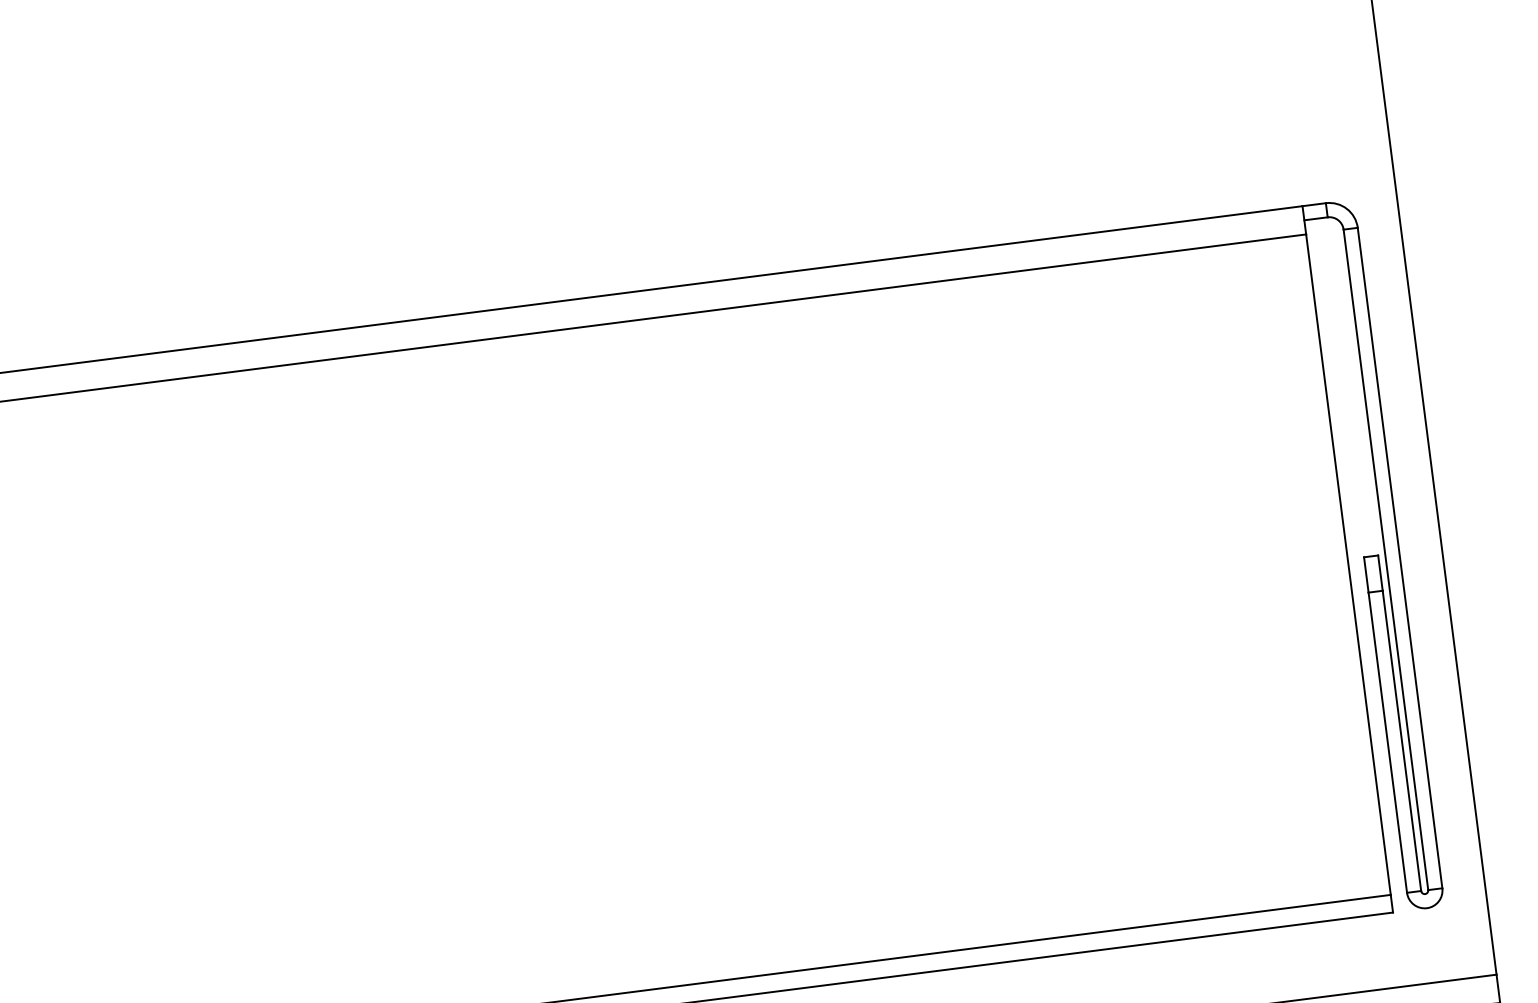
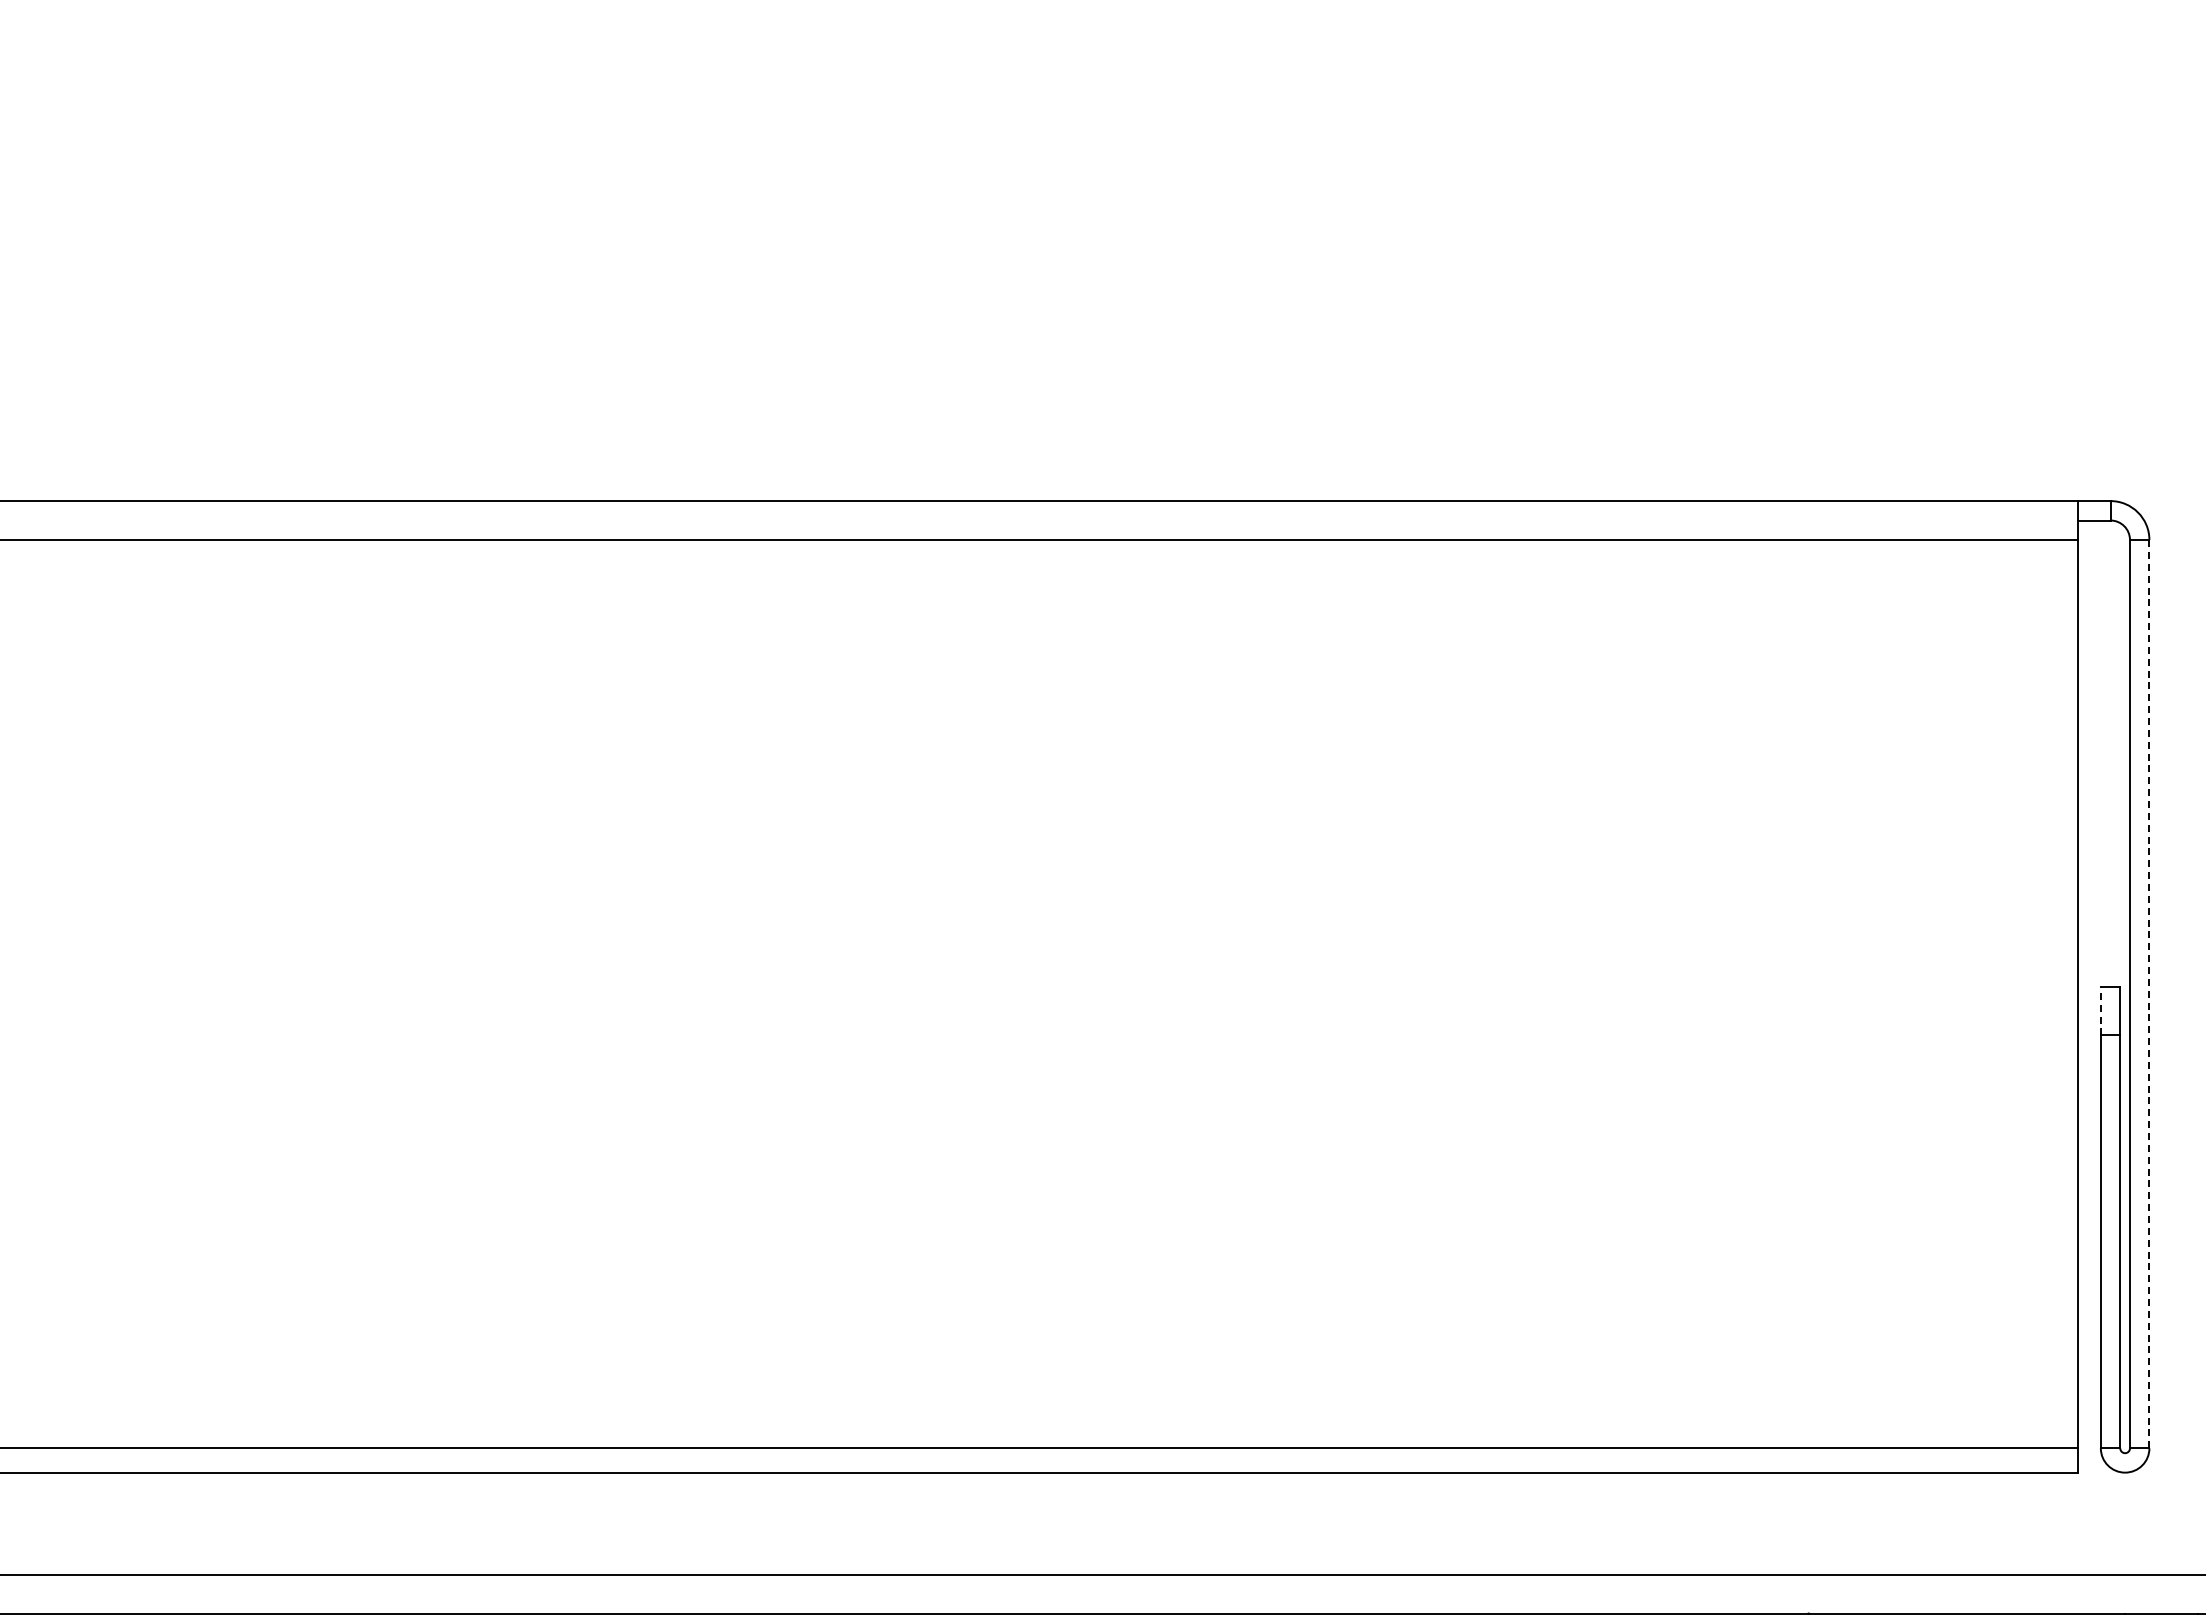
line: (1400, 557) -> (2149, 993), solid -> dashed
line: (1366, 574) -> (2100, 1010), solid -> dashed

